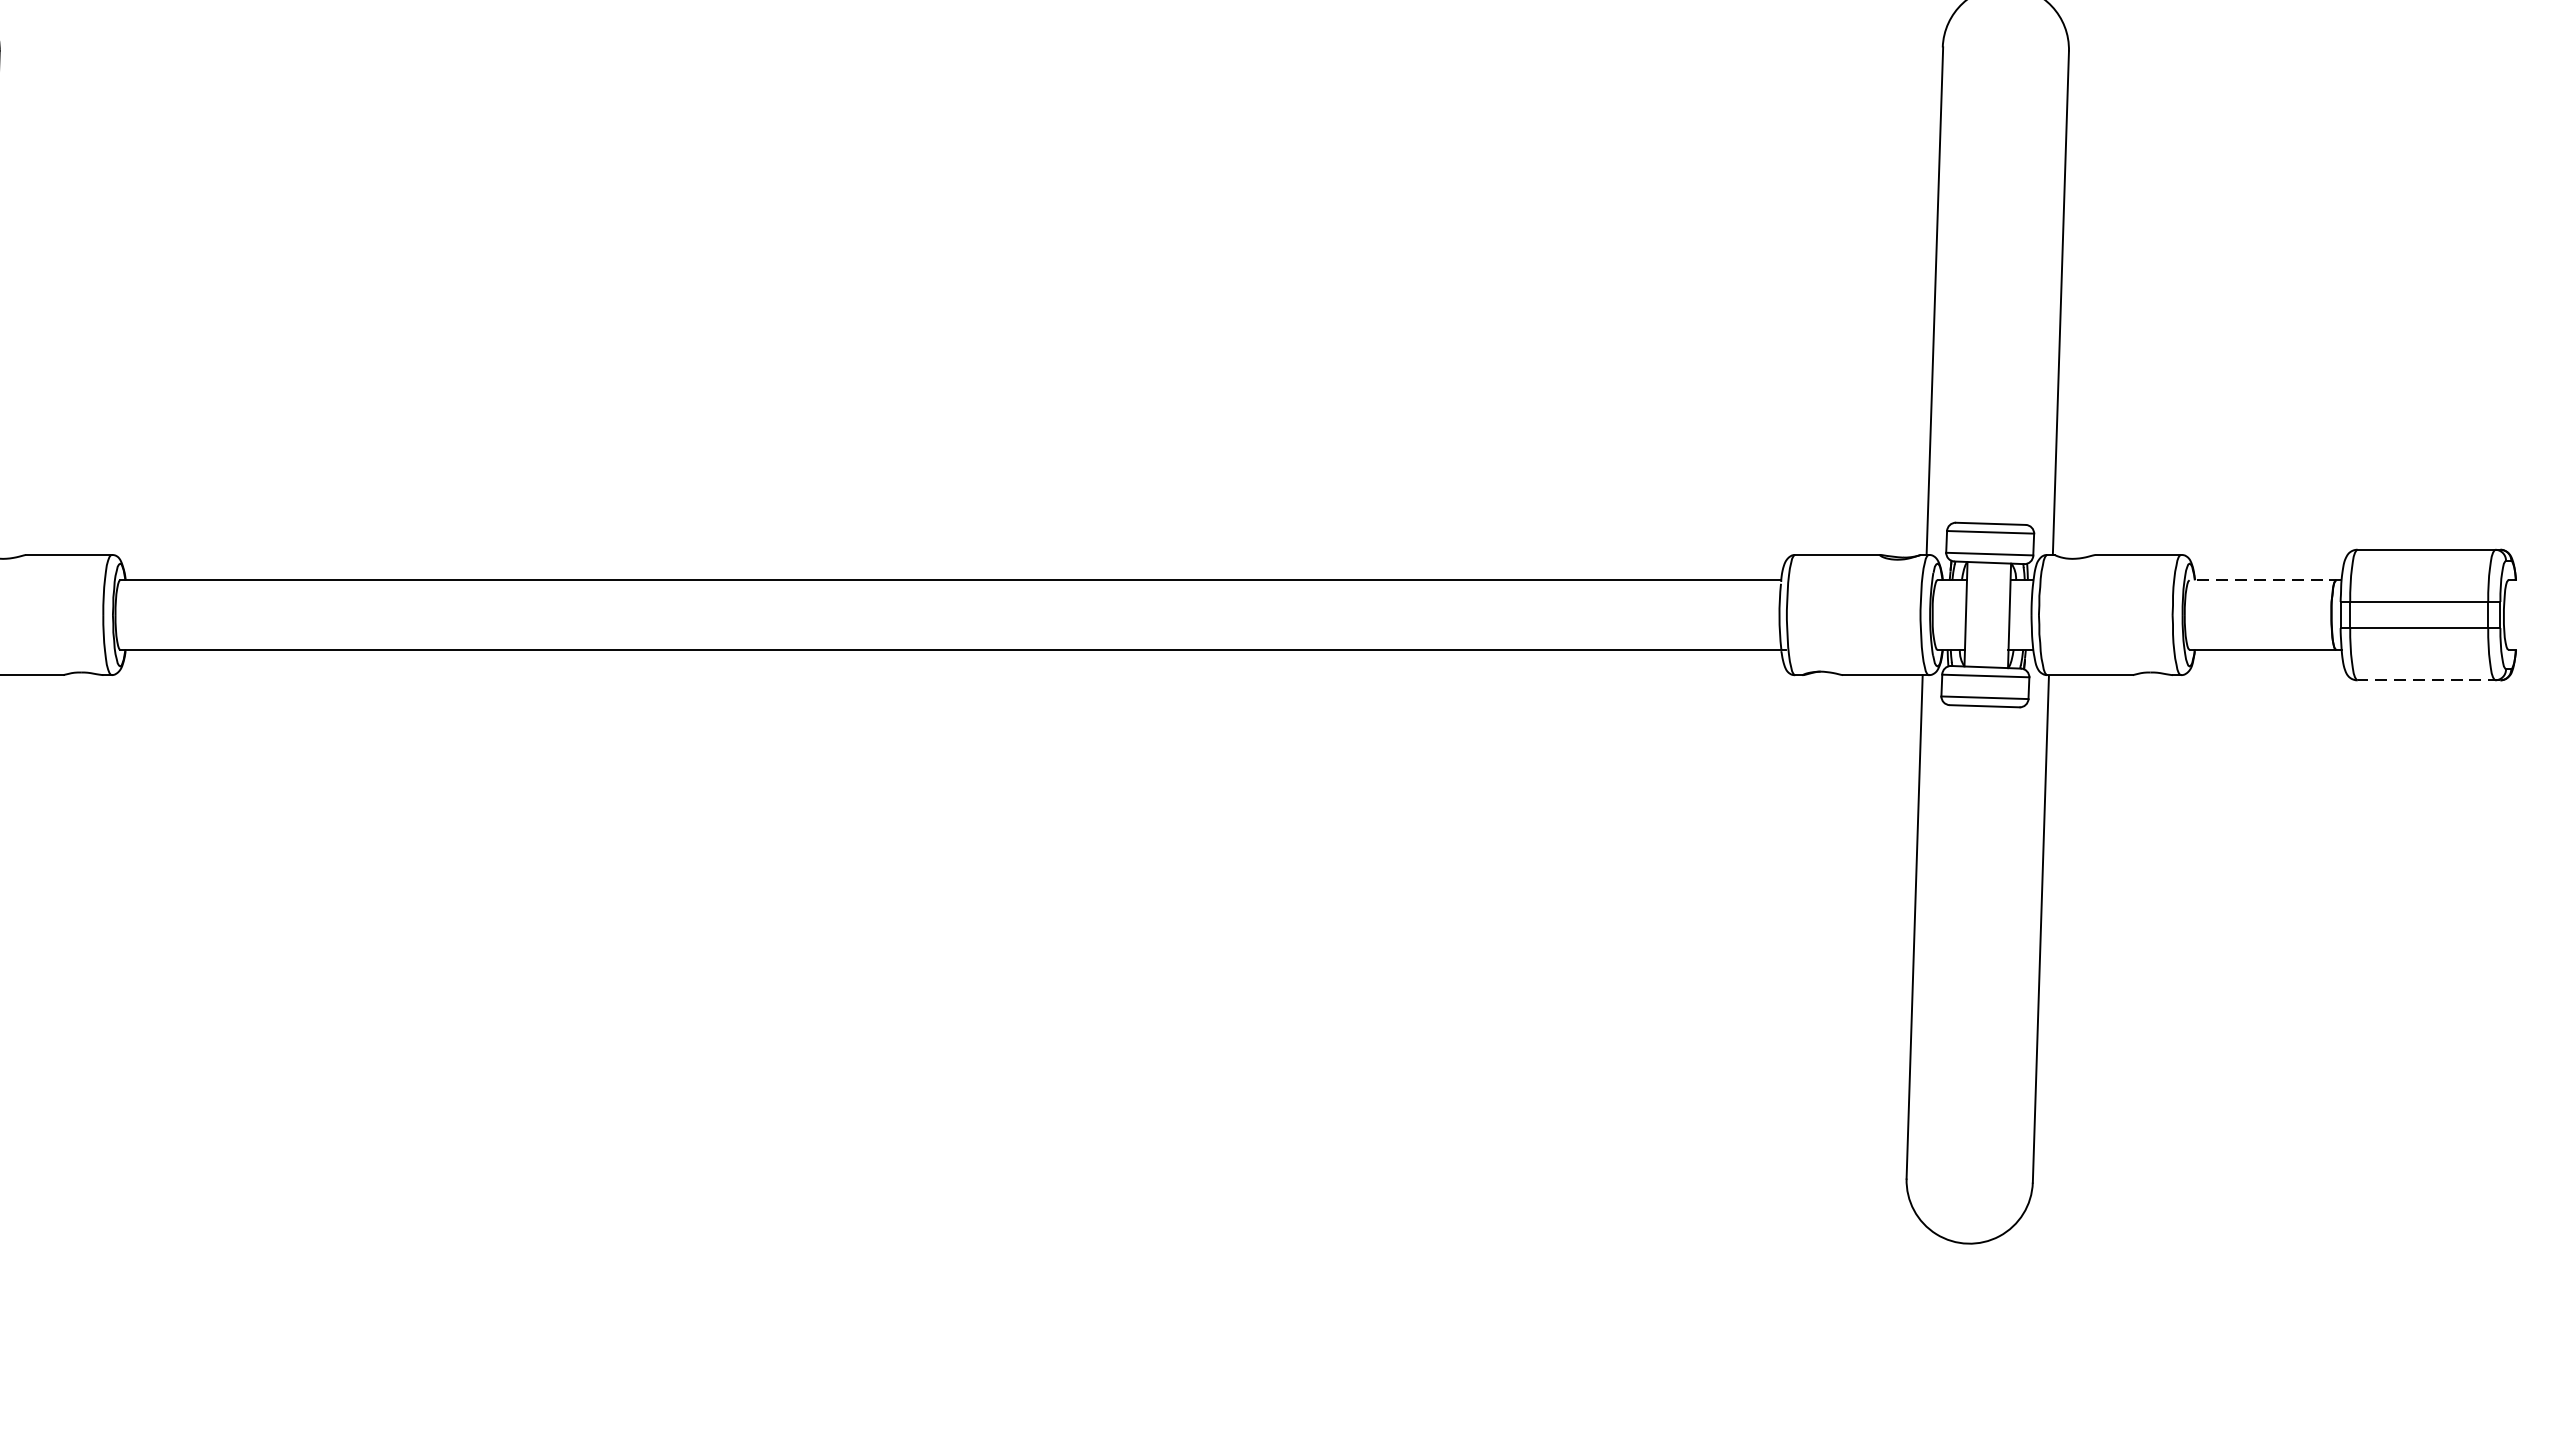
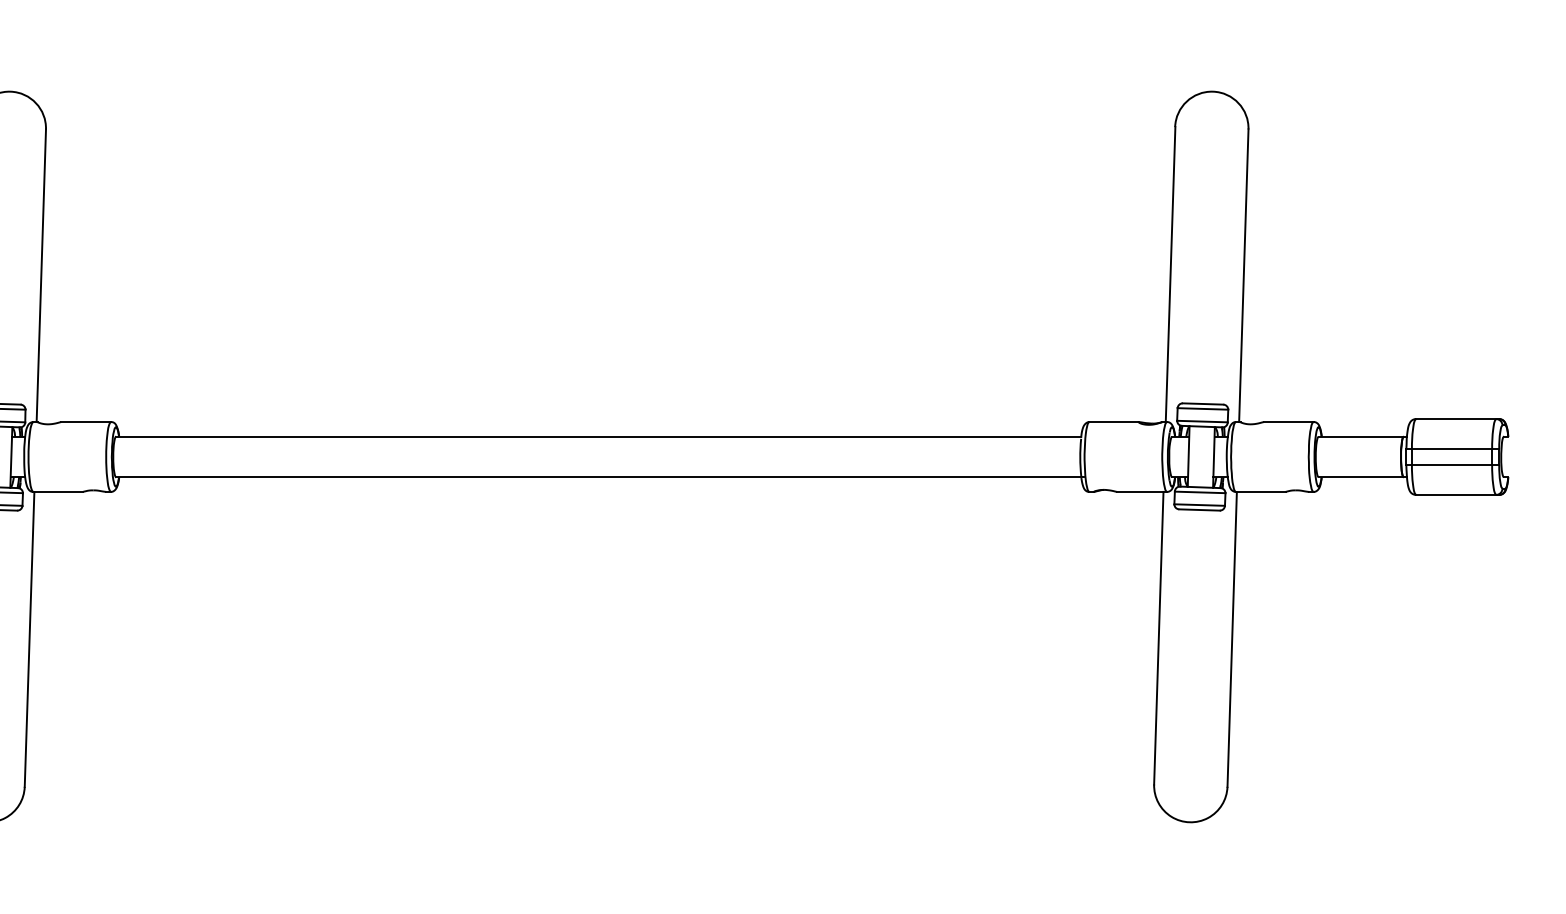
line: (2265, 579) -> (1362, 436), dashed -> solid
line: (2428, 679) -> (1457, 494), dashed -> solid

